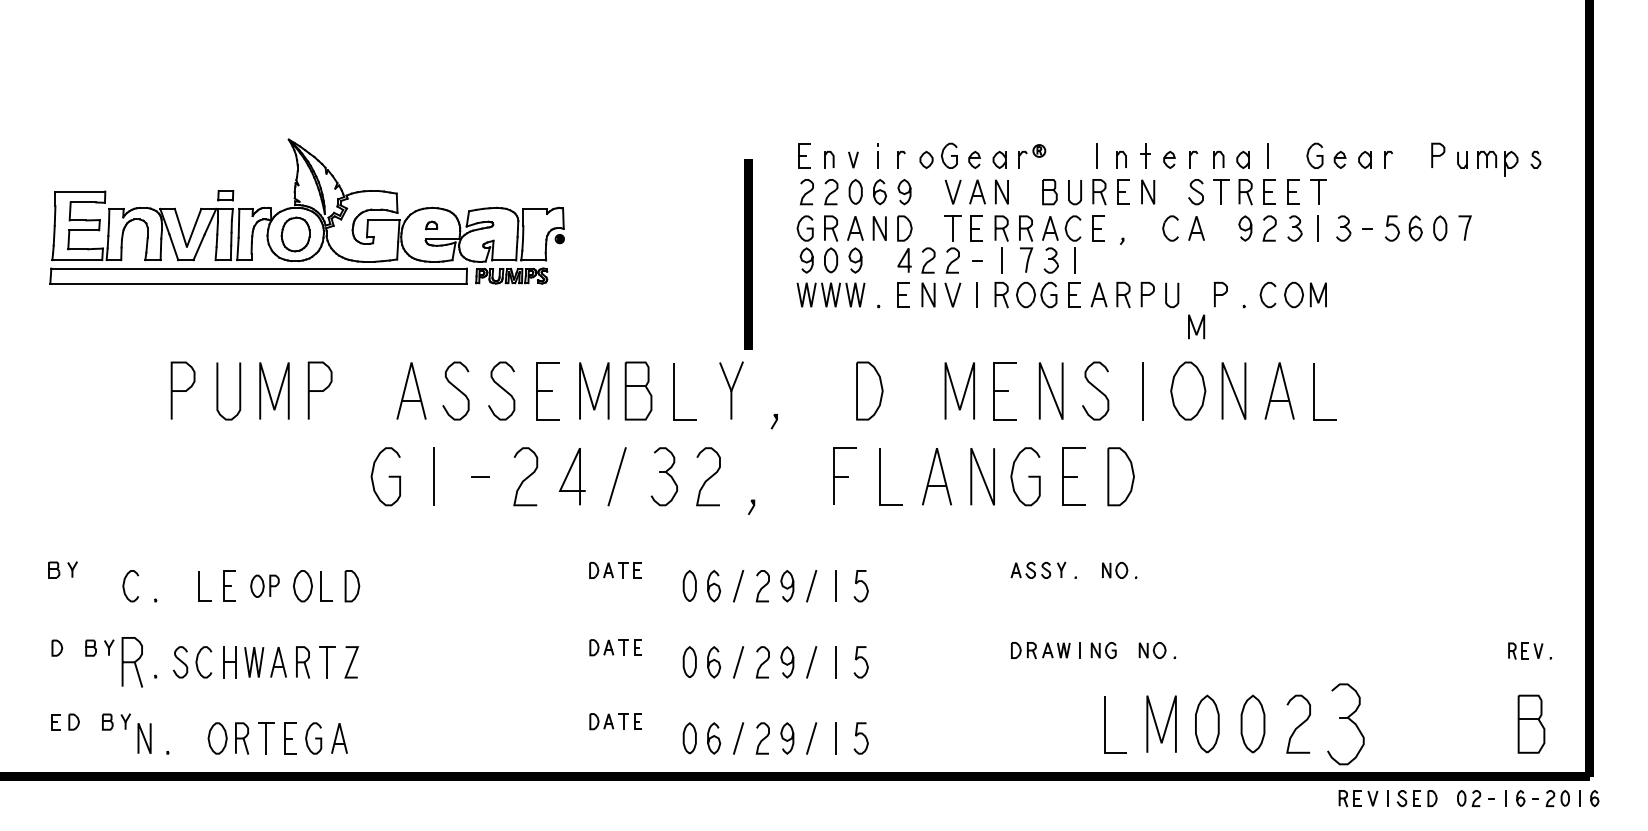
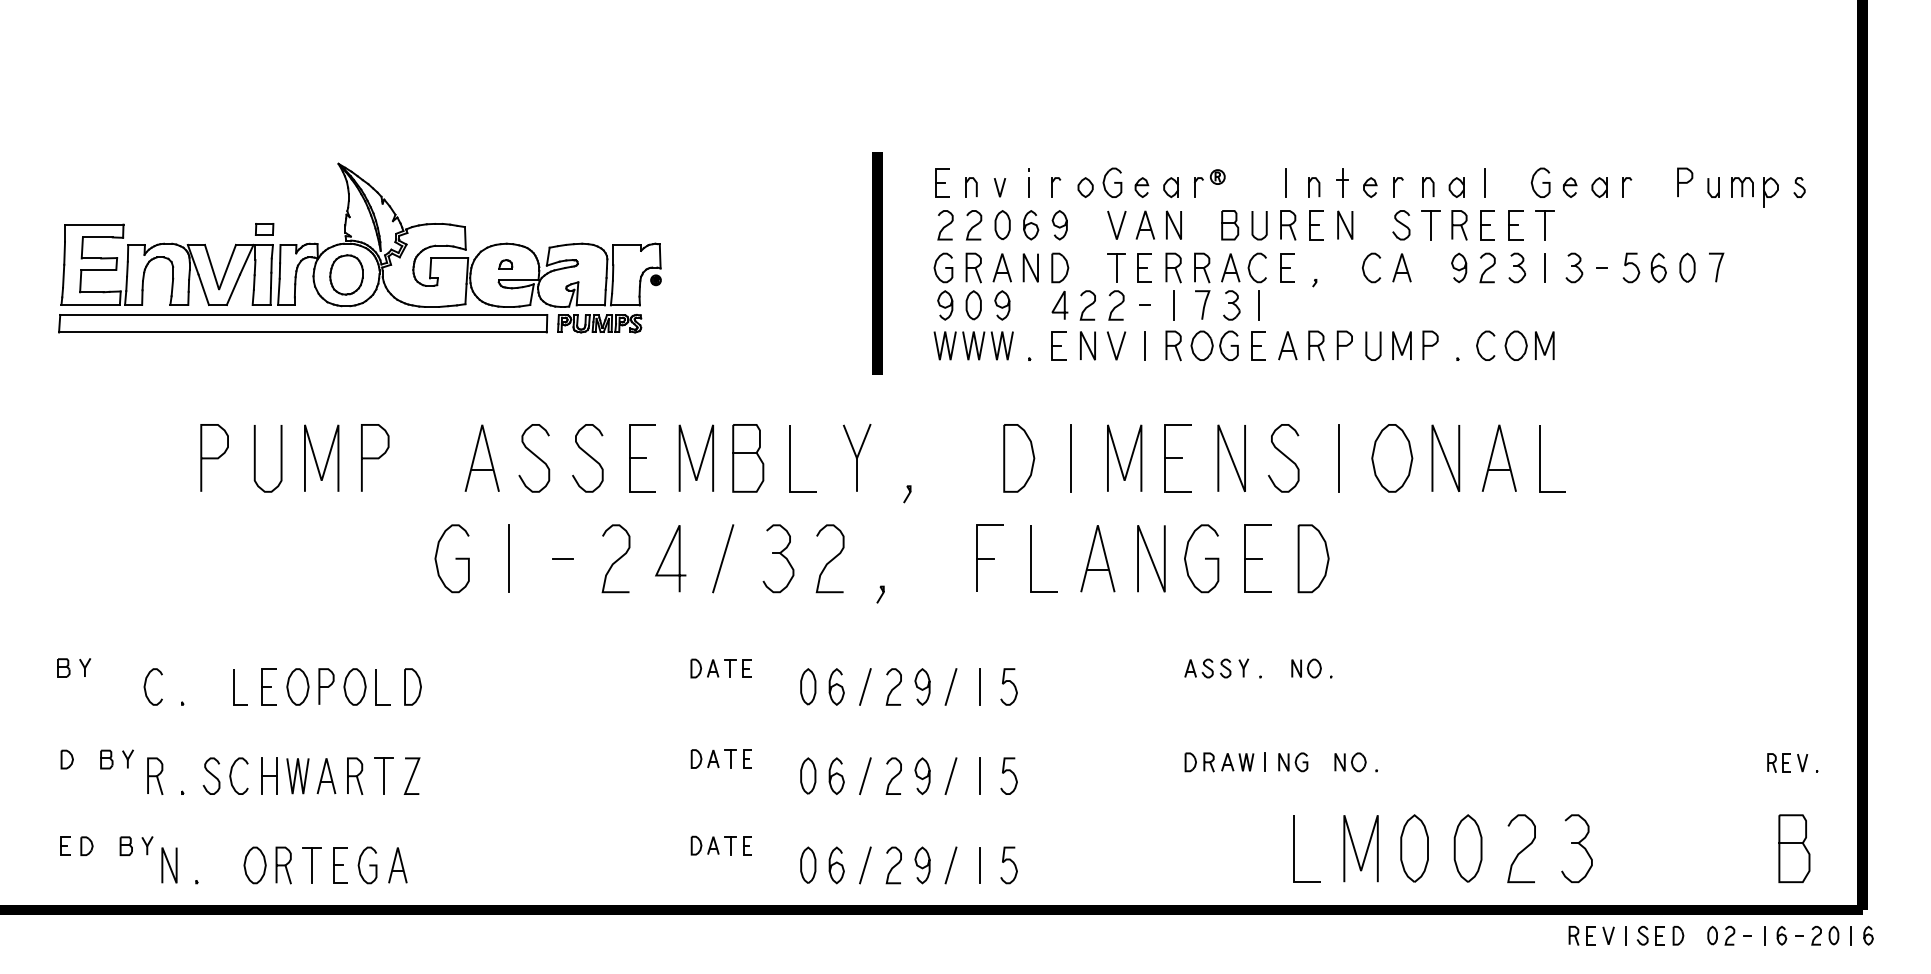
line: (748, 254) -> (877, 263), moved
line: (1194, 326) -> (1399, 345), moved
line: (914, 390) -> (1071, 457), added
part: (264, 586) -> (309, 687), size x1.43
part: (132, 662) -> (155, 776), size x0.62
part: (1345, 723) -> (1576, 847), size x0.71

